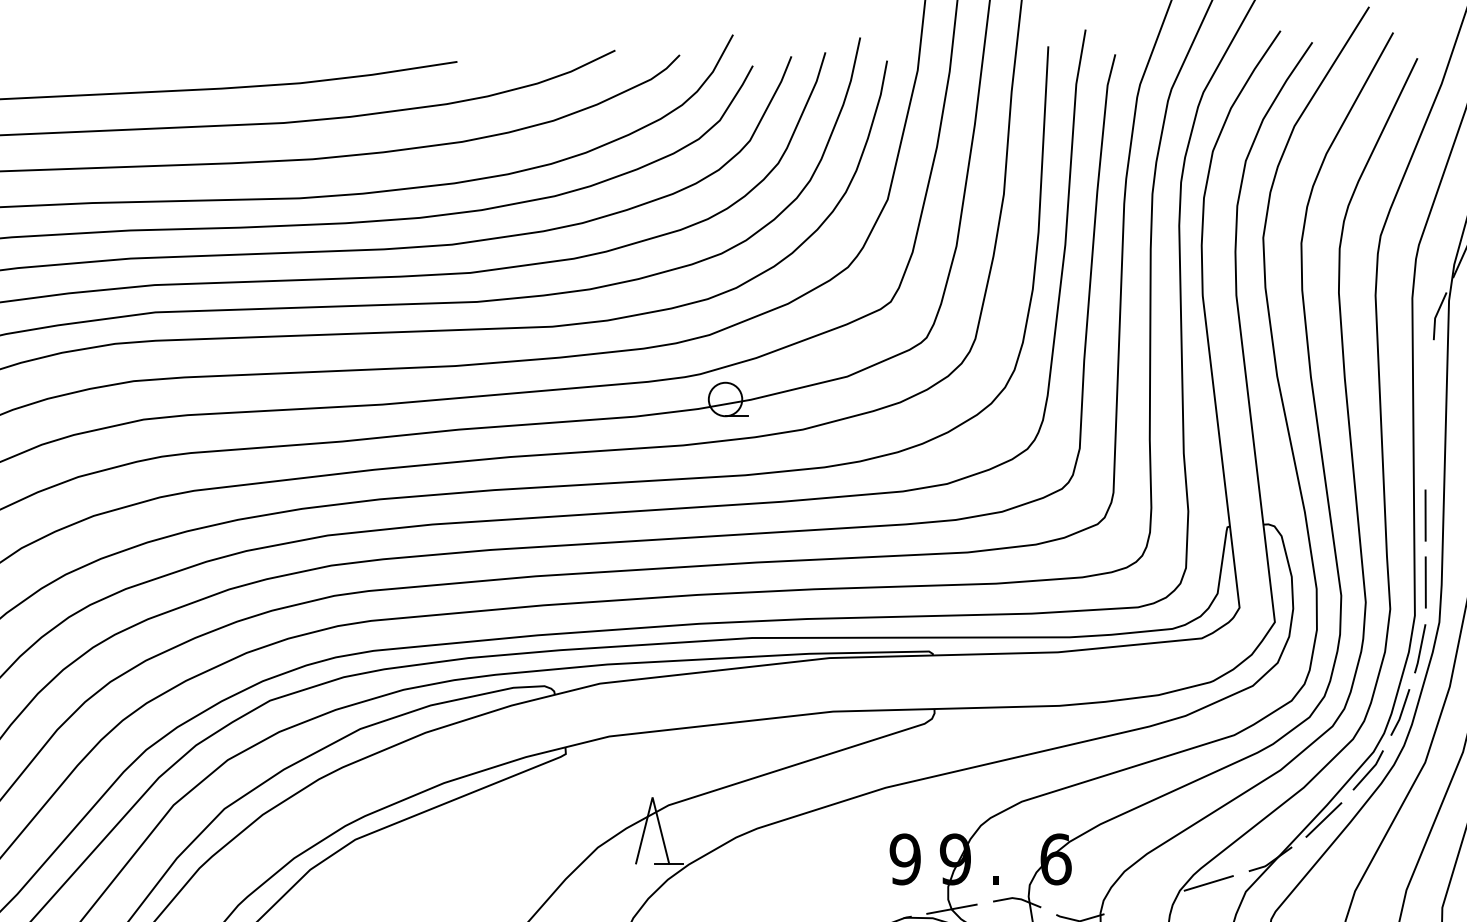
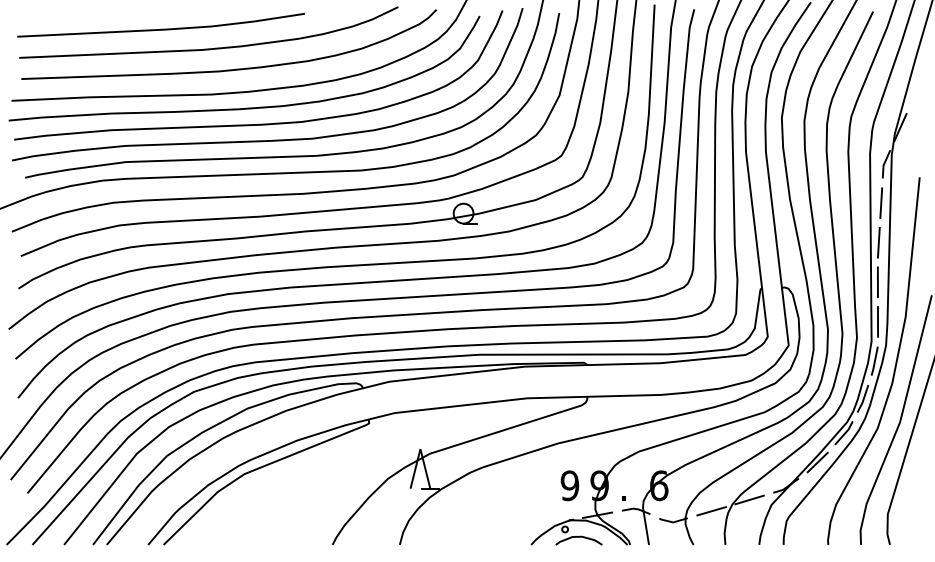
line: (1431, 382) -> (881, 203), added
line: (1426, 448) -> (878, 242), added
line: (1144, 902) -> (711, 511), added

